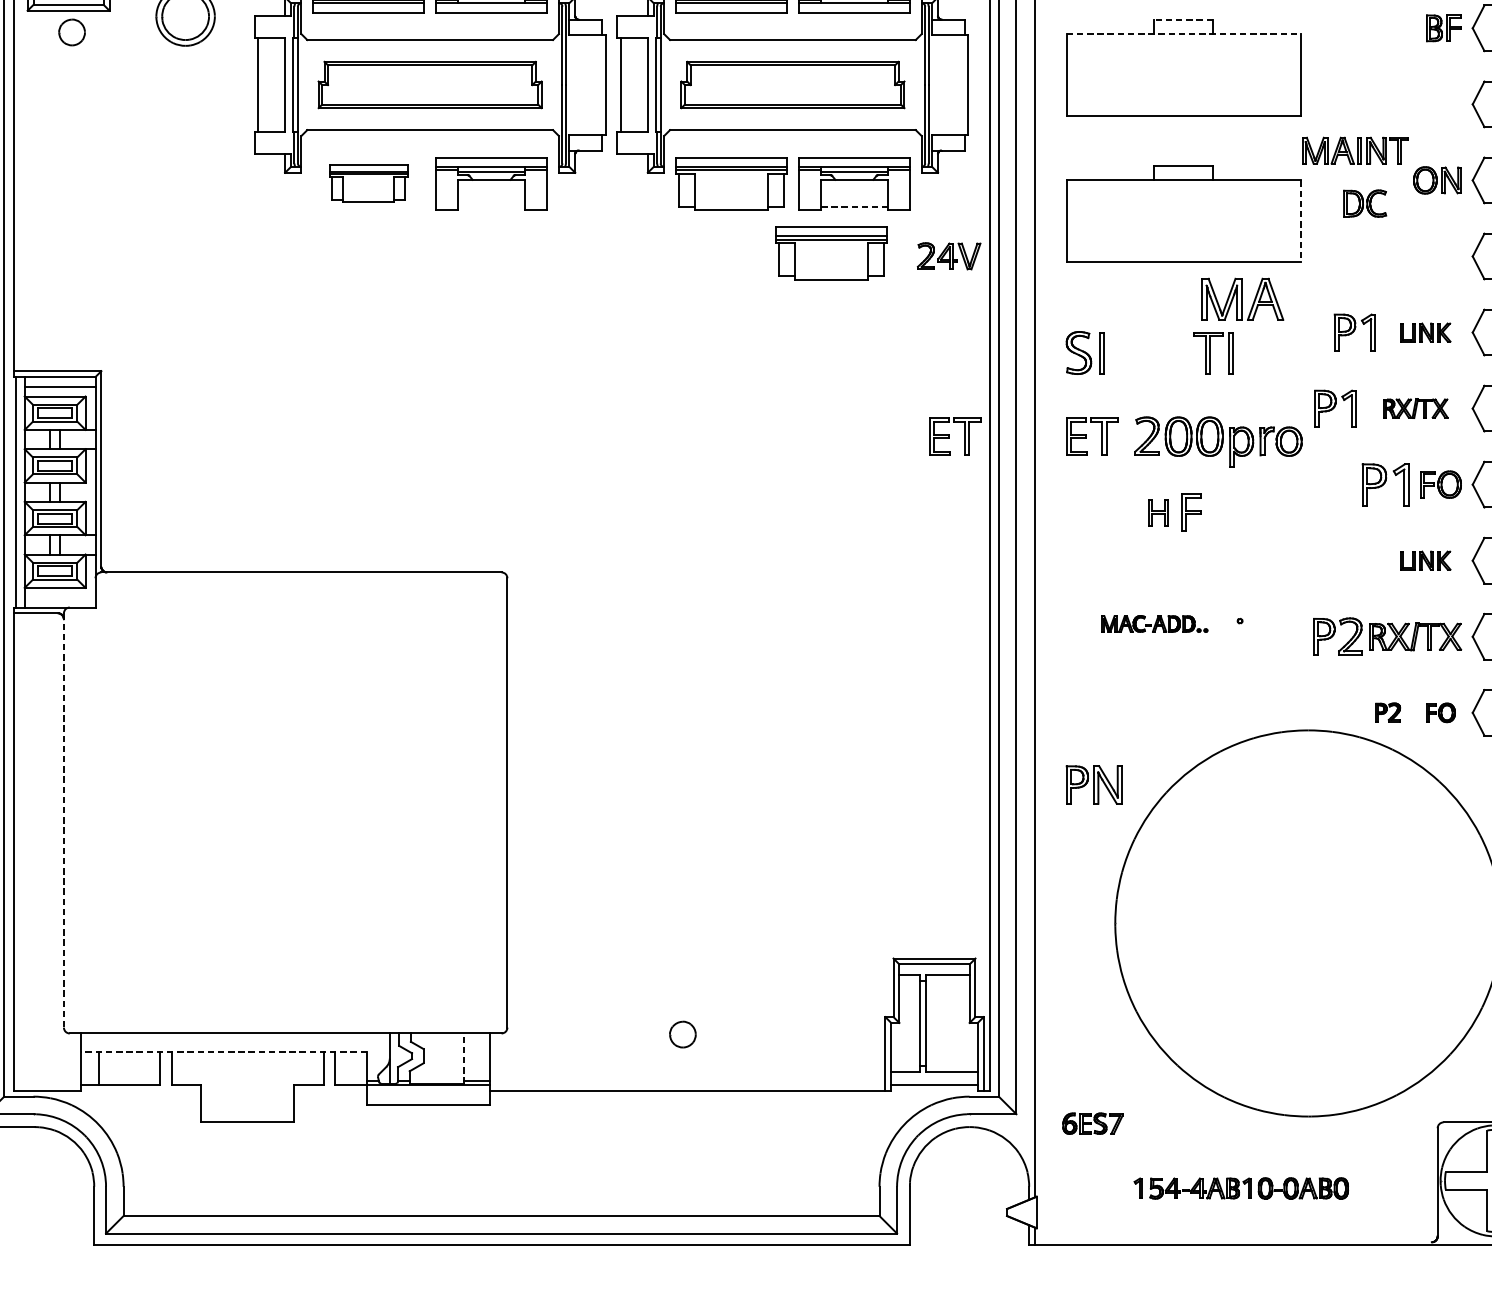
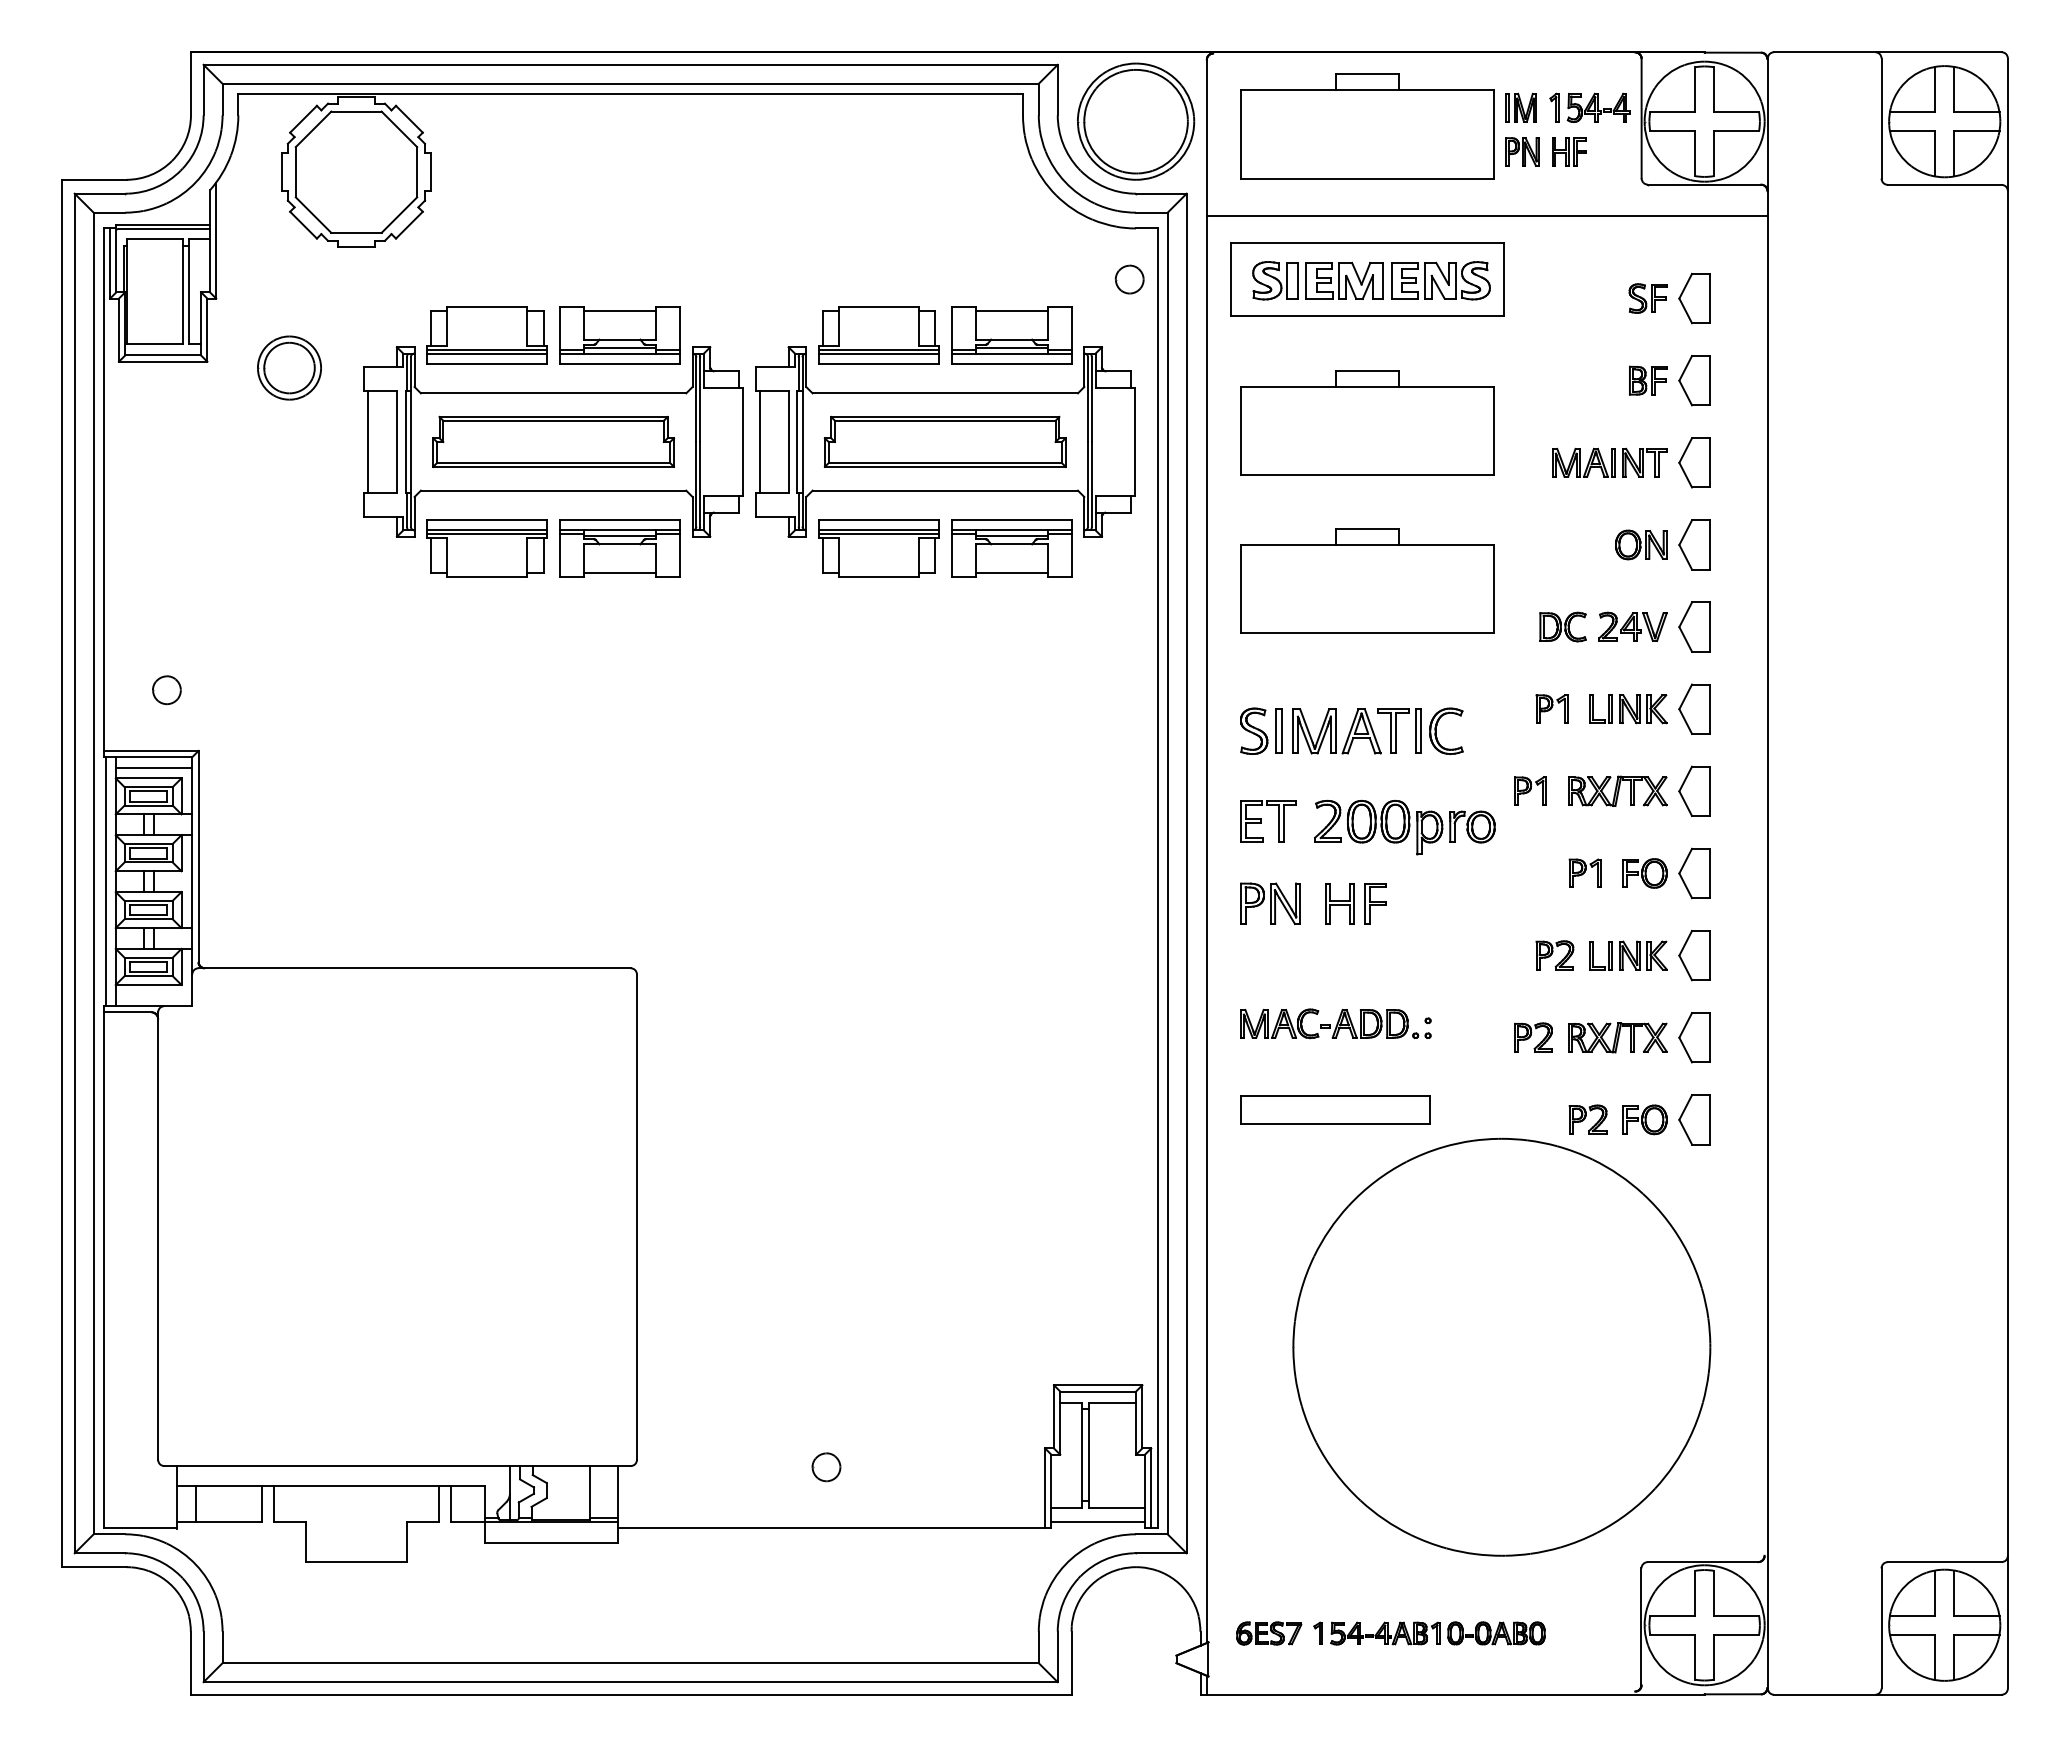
line: (1183, 19) -> (1367, 371), dashed -> solid
part: (71, 32) -> (166, 690), moved
line: (1183, 34) -> (1367, 387), dashed -> solid
part: (1355, 150) -> (1609, 462), moved
part: (368, 183) -> (486, 548), size x1.43
part: (1364, 203) -> (1562, 626), moved
line: (491, 206) -> (619, 573), added
line: (855, 206) -> (1012, 573), dashed -> solid
line: (1300, 221) -> (1493, 589), dashed -> solid
part: (831, 253) -> (986, 623), removed
part: (948, 255) -> (1632, 626), moved
part: (1242, 299) -> (1336, 731), moved
part: (1354, 331) -> (1551, 708), size x0.71
part: (1425, 332) -> (1628, 709), size x1.43
part: (1248, 348) -> (1437, 726), added
part: (1334, 407) -> (1530, 790), size x0.71
part: (1415, 407) -> (1617, 790), size x1.43
part: (948, 436) -> (1113, 821), removed
part: (1384, 483) -> (1584, 872), size x0.62
part: (1158, 512) -> (1339, 903), size x1.43
part: (1357, 560) -> (1554, 955), added
part: (1425, 560) -> (1628, 955), size x1.43
part: (1154, 623) -> (1335, 1023), size x1.67
part: (1337, 636) -> (1533, 1037), size x0.71
part: (1154, 703) -> (1335, 1109), added
part: (1387, 712) -> (1587, 1119), size x1.43
part: (1440, 712) -> (1644, 1119), size x1.43
part: (1094, 784) -> (1270, 903), moved
line: (64, 820) -> (158, 1236), dashed -> solid
line: (223, 1052) -> (330, 1486), dashed -> solid
line: (463, 1057) -> (589, 1492), dashed -> solid
part: (1093, 1123) -> (1269, 1633), moved

